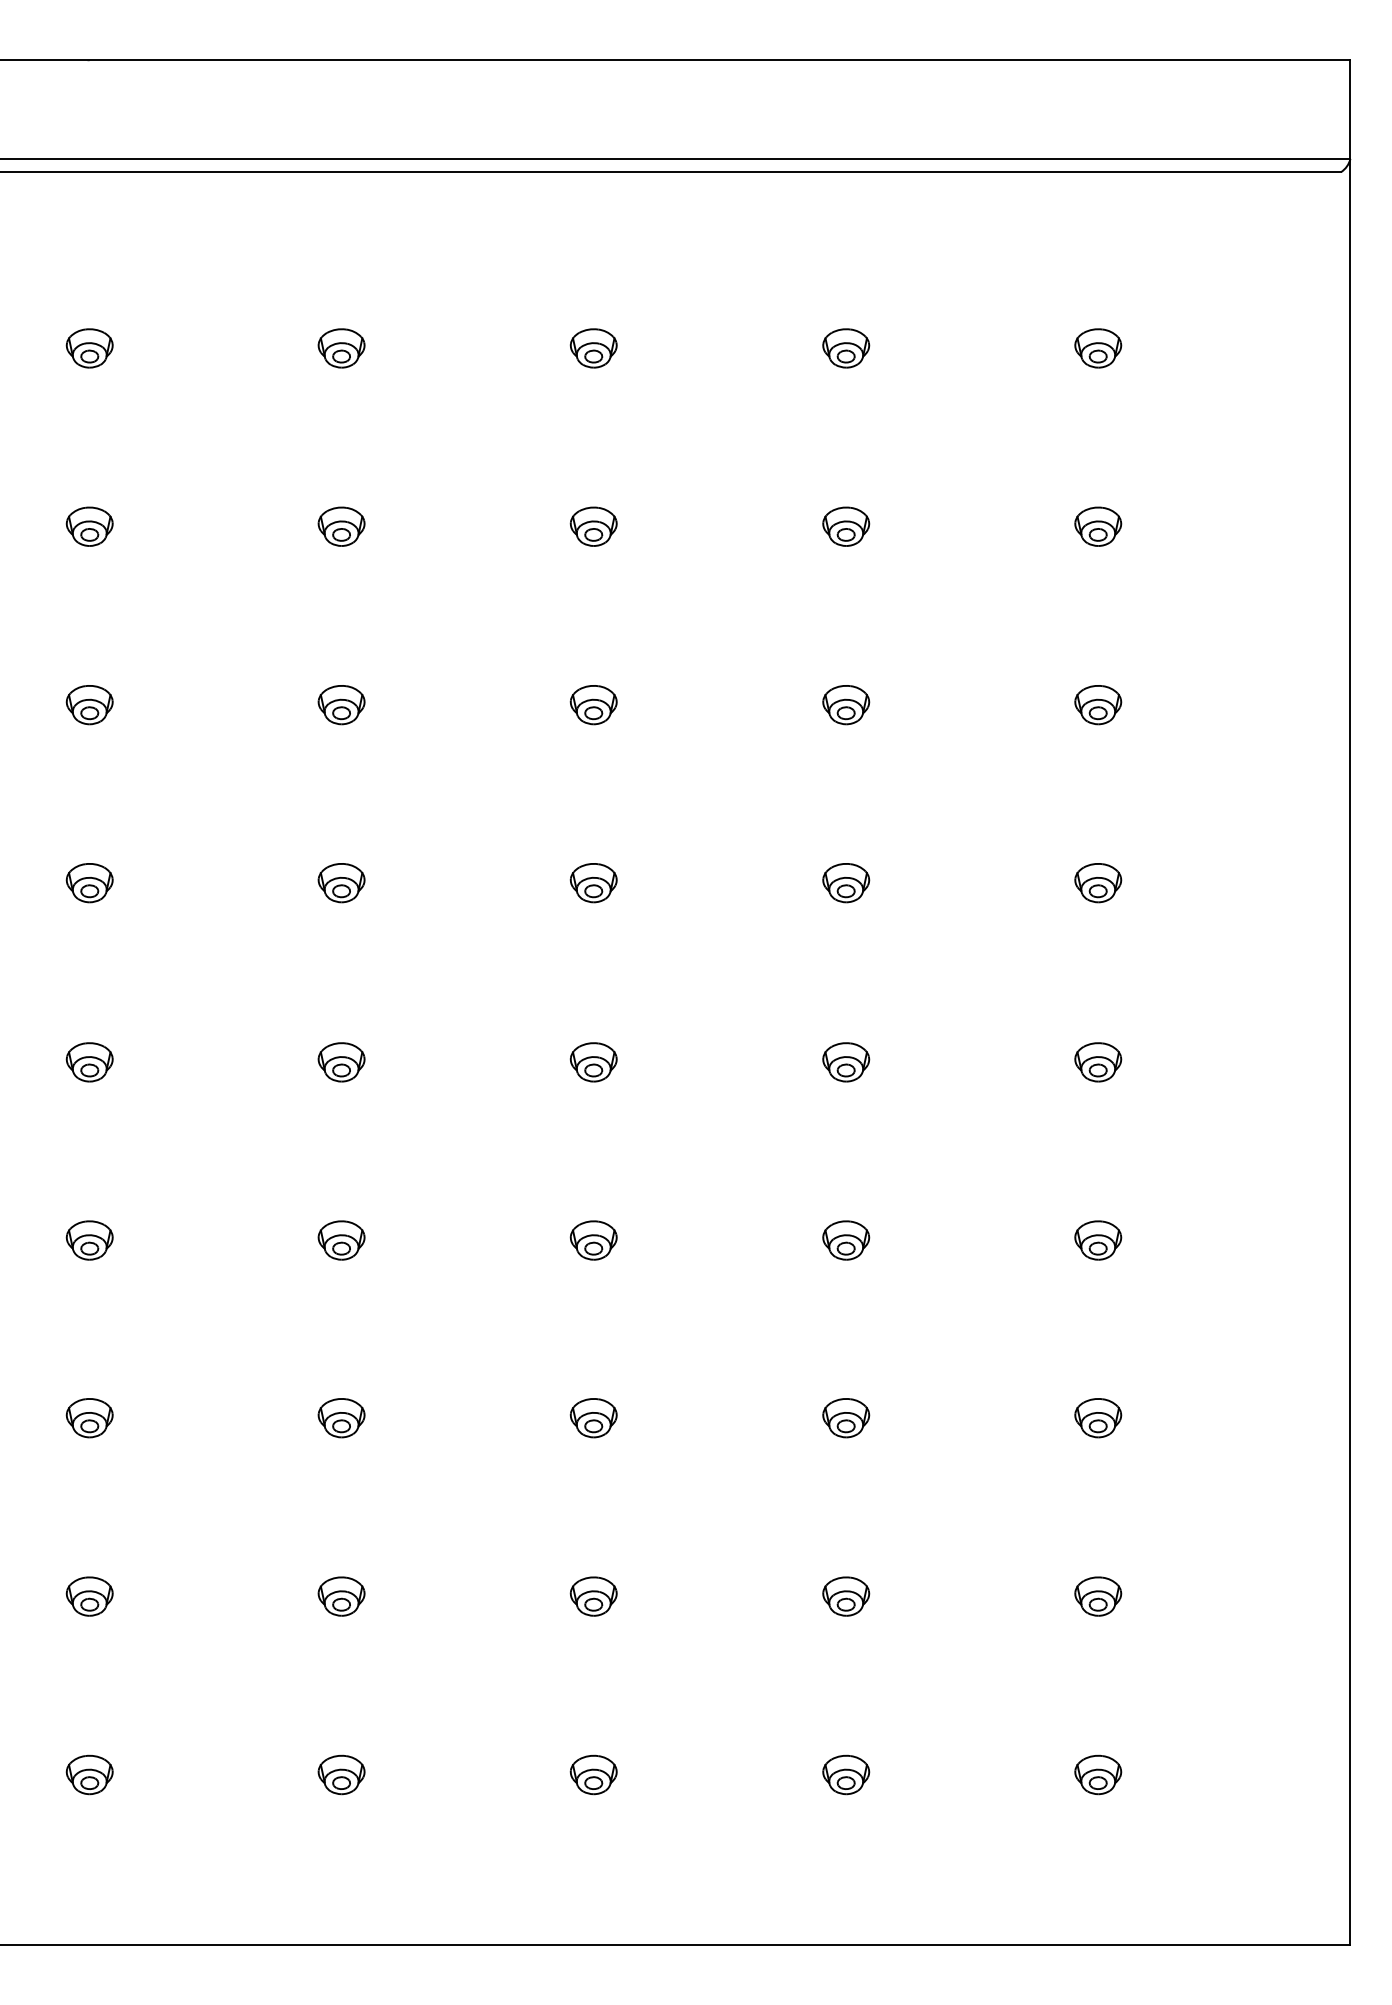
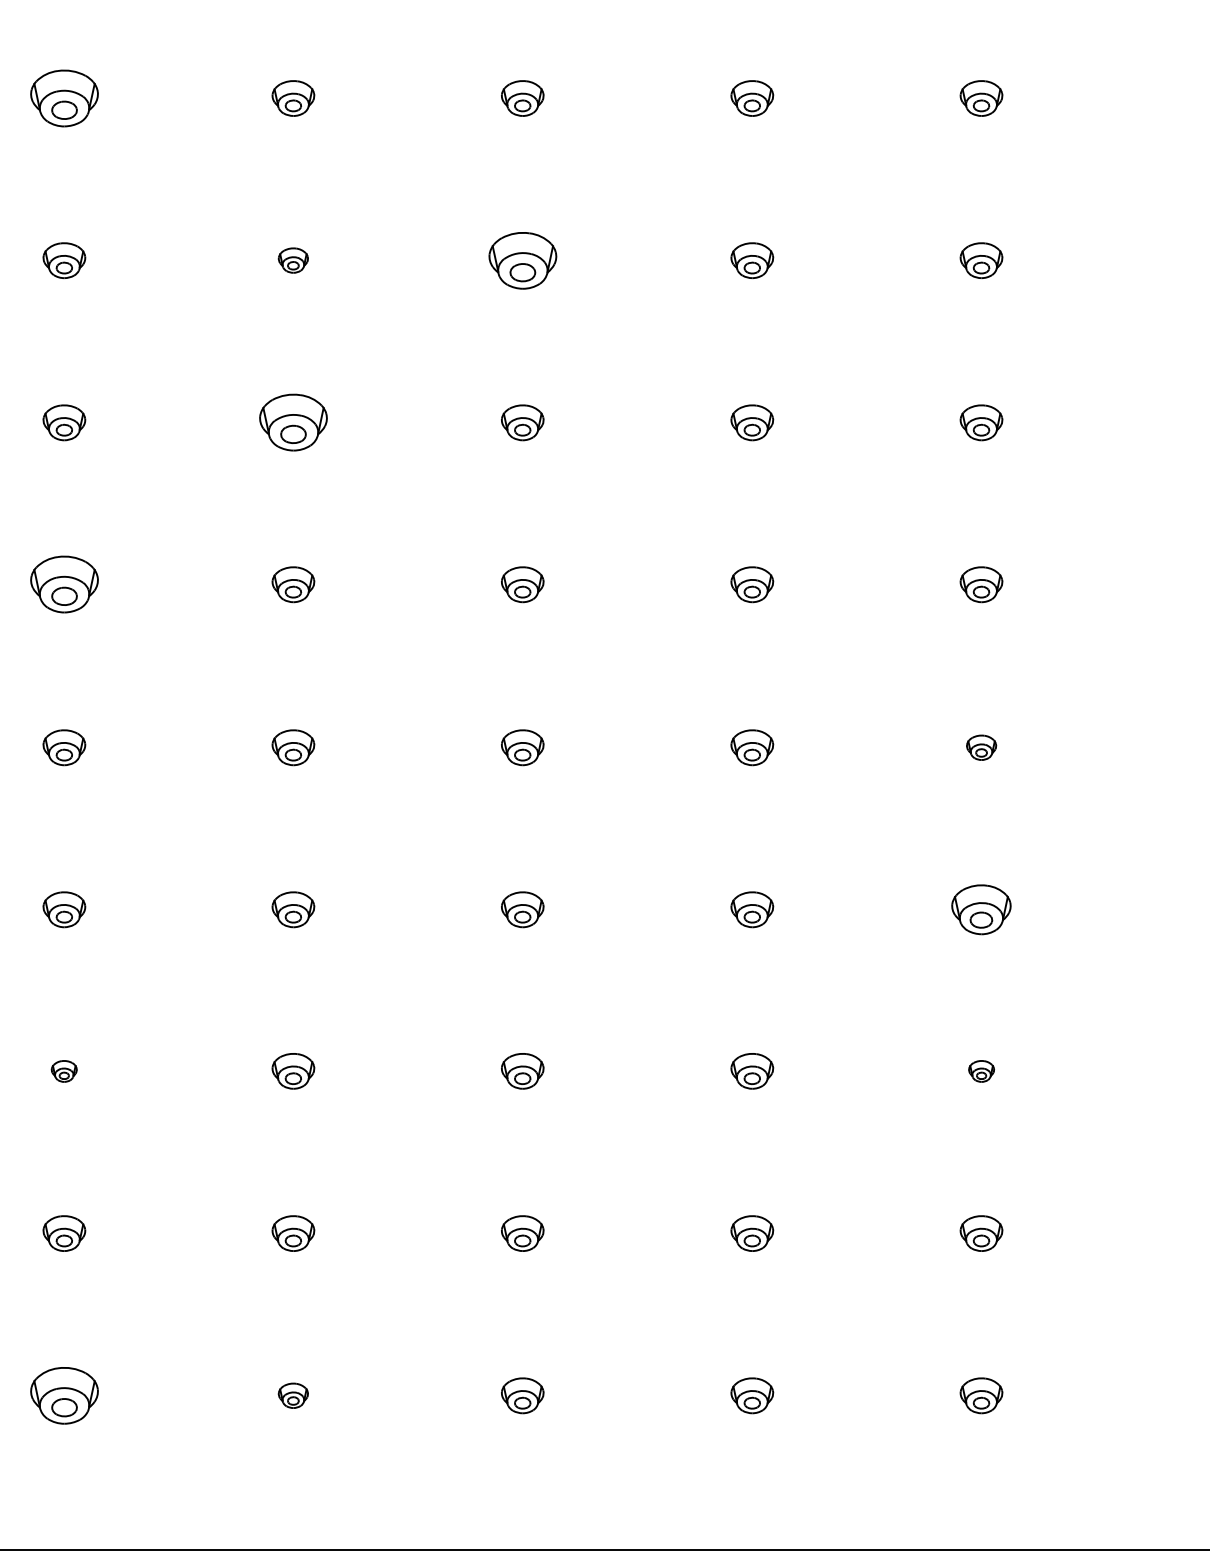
part: (89, 348) -> (64, 98), size x1.6
part: (341, 526) -> (293, 260), size x0.7
part: (593, 526) -> (522, 260), size x1.6
part: (341, 705) -> (293, 423), size x1.6
part: (89, 883) -> (64, 585), size x1.6
part: (1098, 1062) -> (981, 747), size x0.7
part: (1098, 1240) -> (981, 909), size x1.4
part: (89, 1418) -> (64, 1071), size x0.6
part: (1098, 1418) -> (981, 1071), size x0.6
part: (89, 1774) -> (64, 1395), size x1.6
part: (341, 1774) -> (293, 1395), size x0.7

